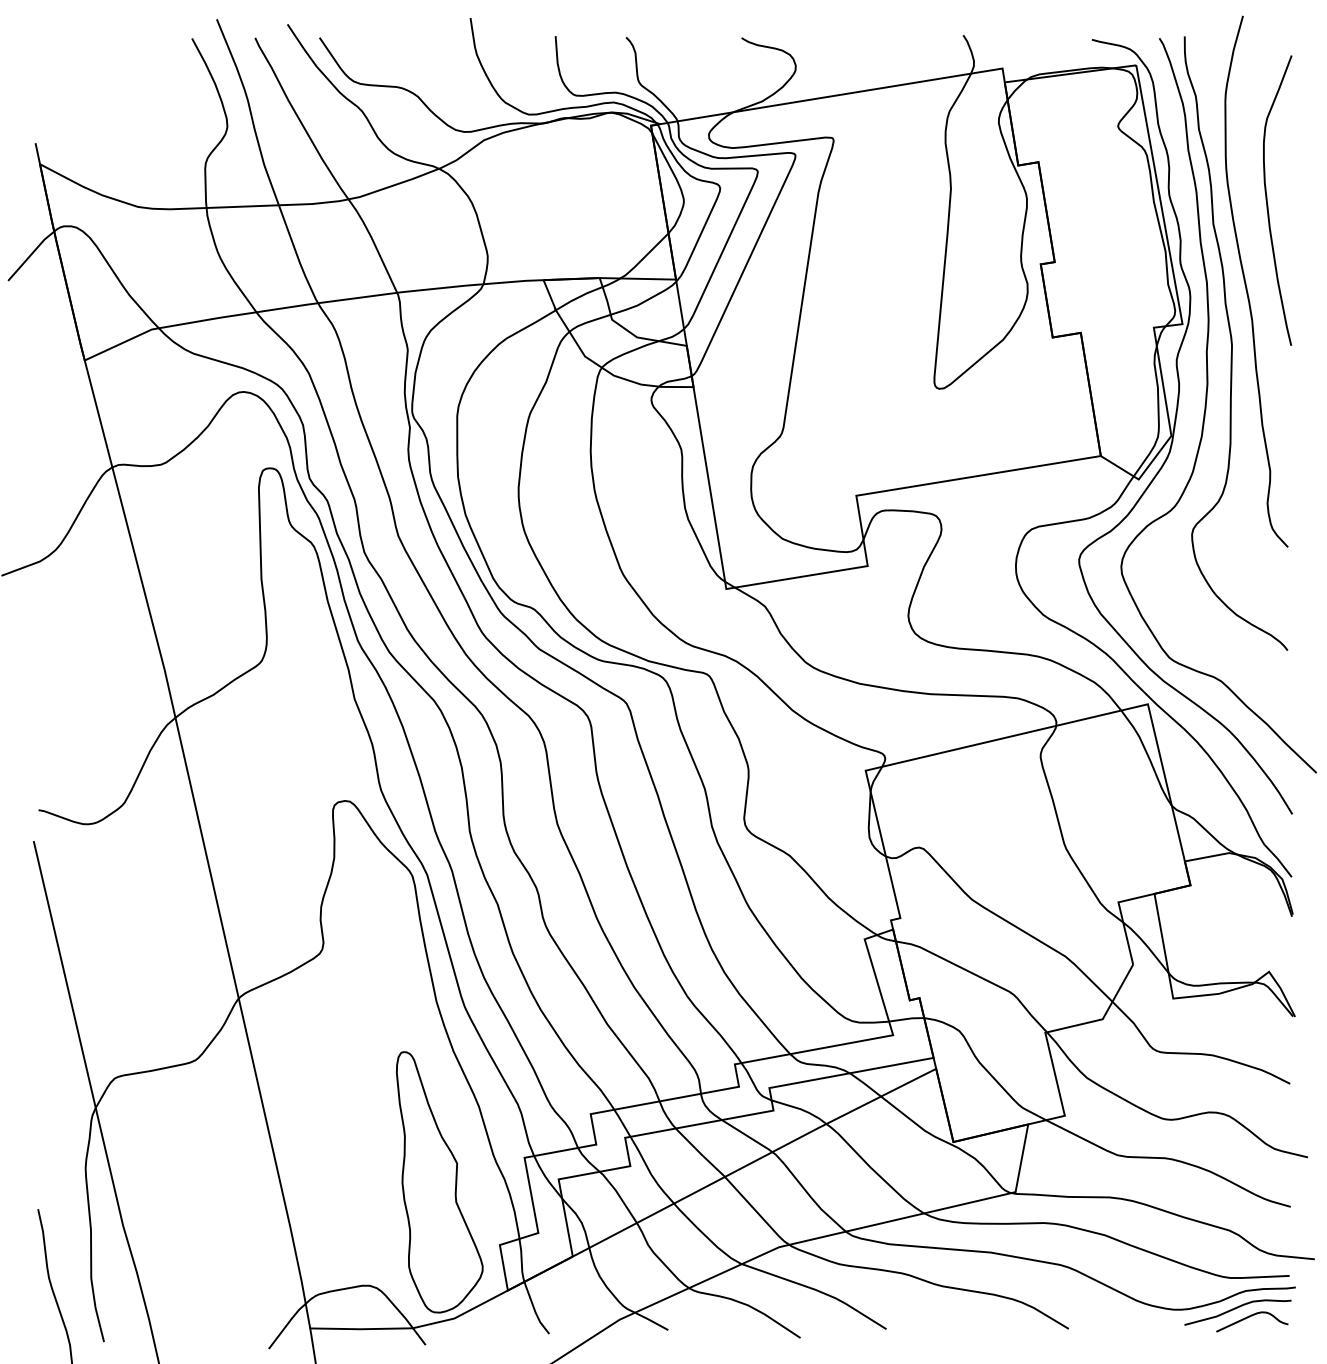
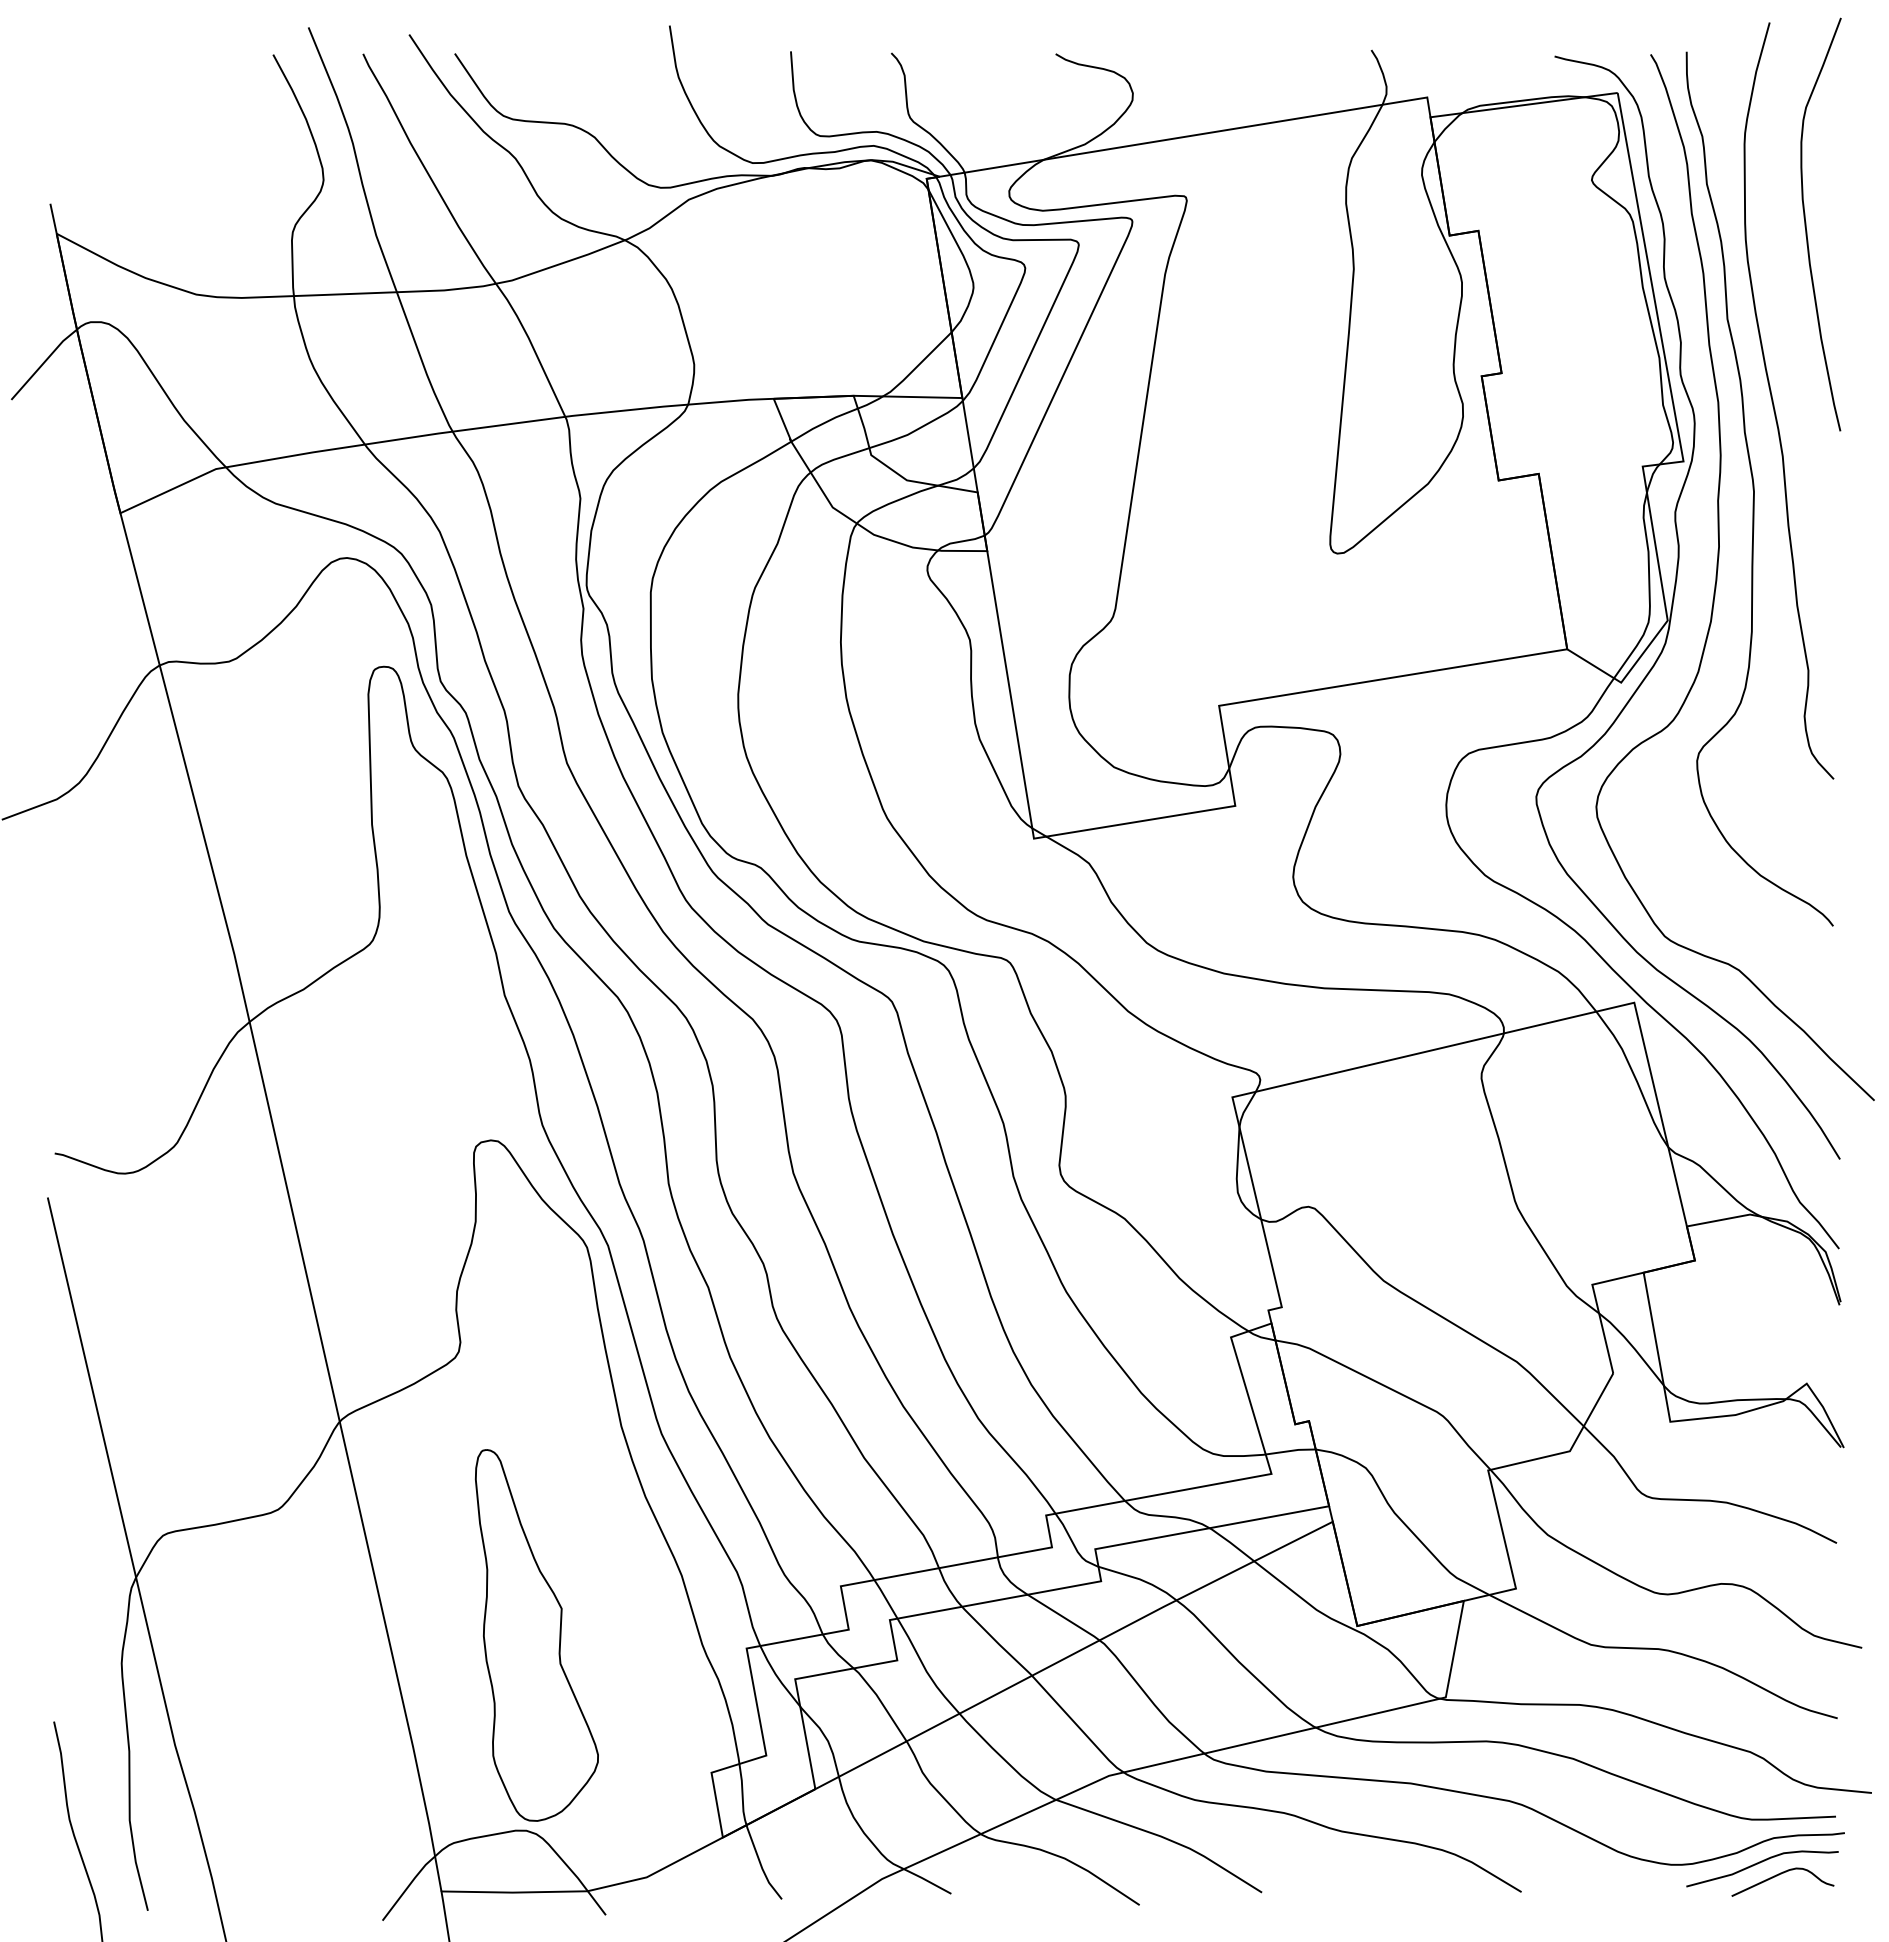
curve: (1267, 200) -> (1806, 224), moved
part: (439, 1182) -> (536, 1635), moved

